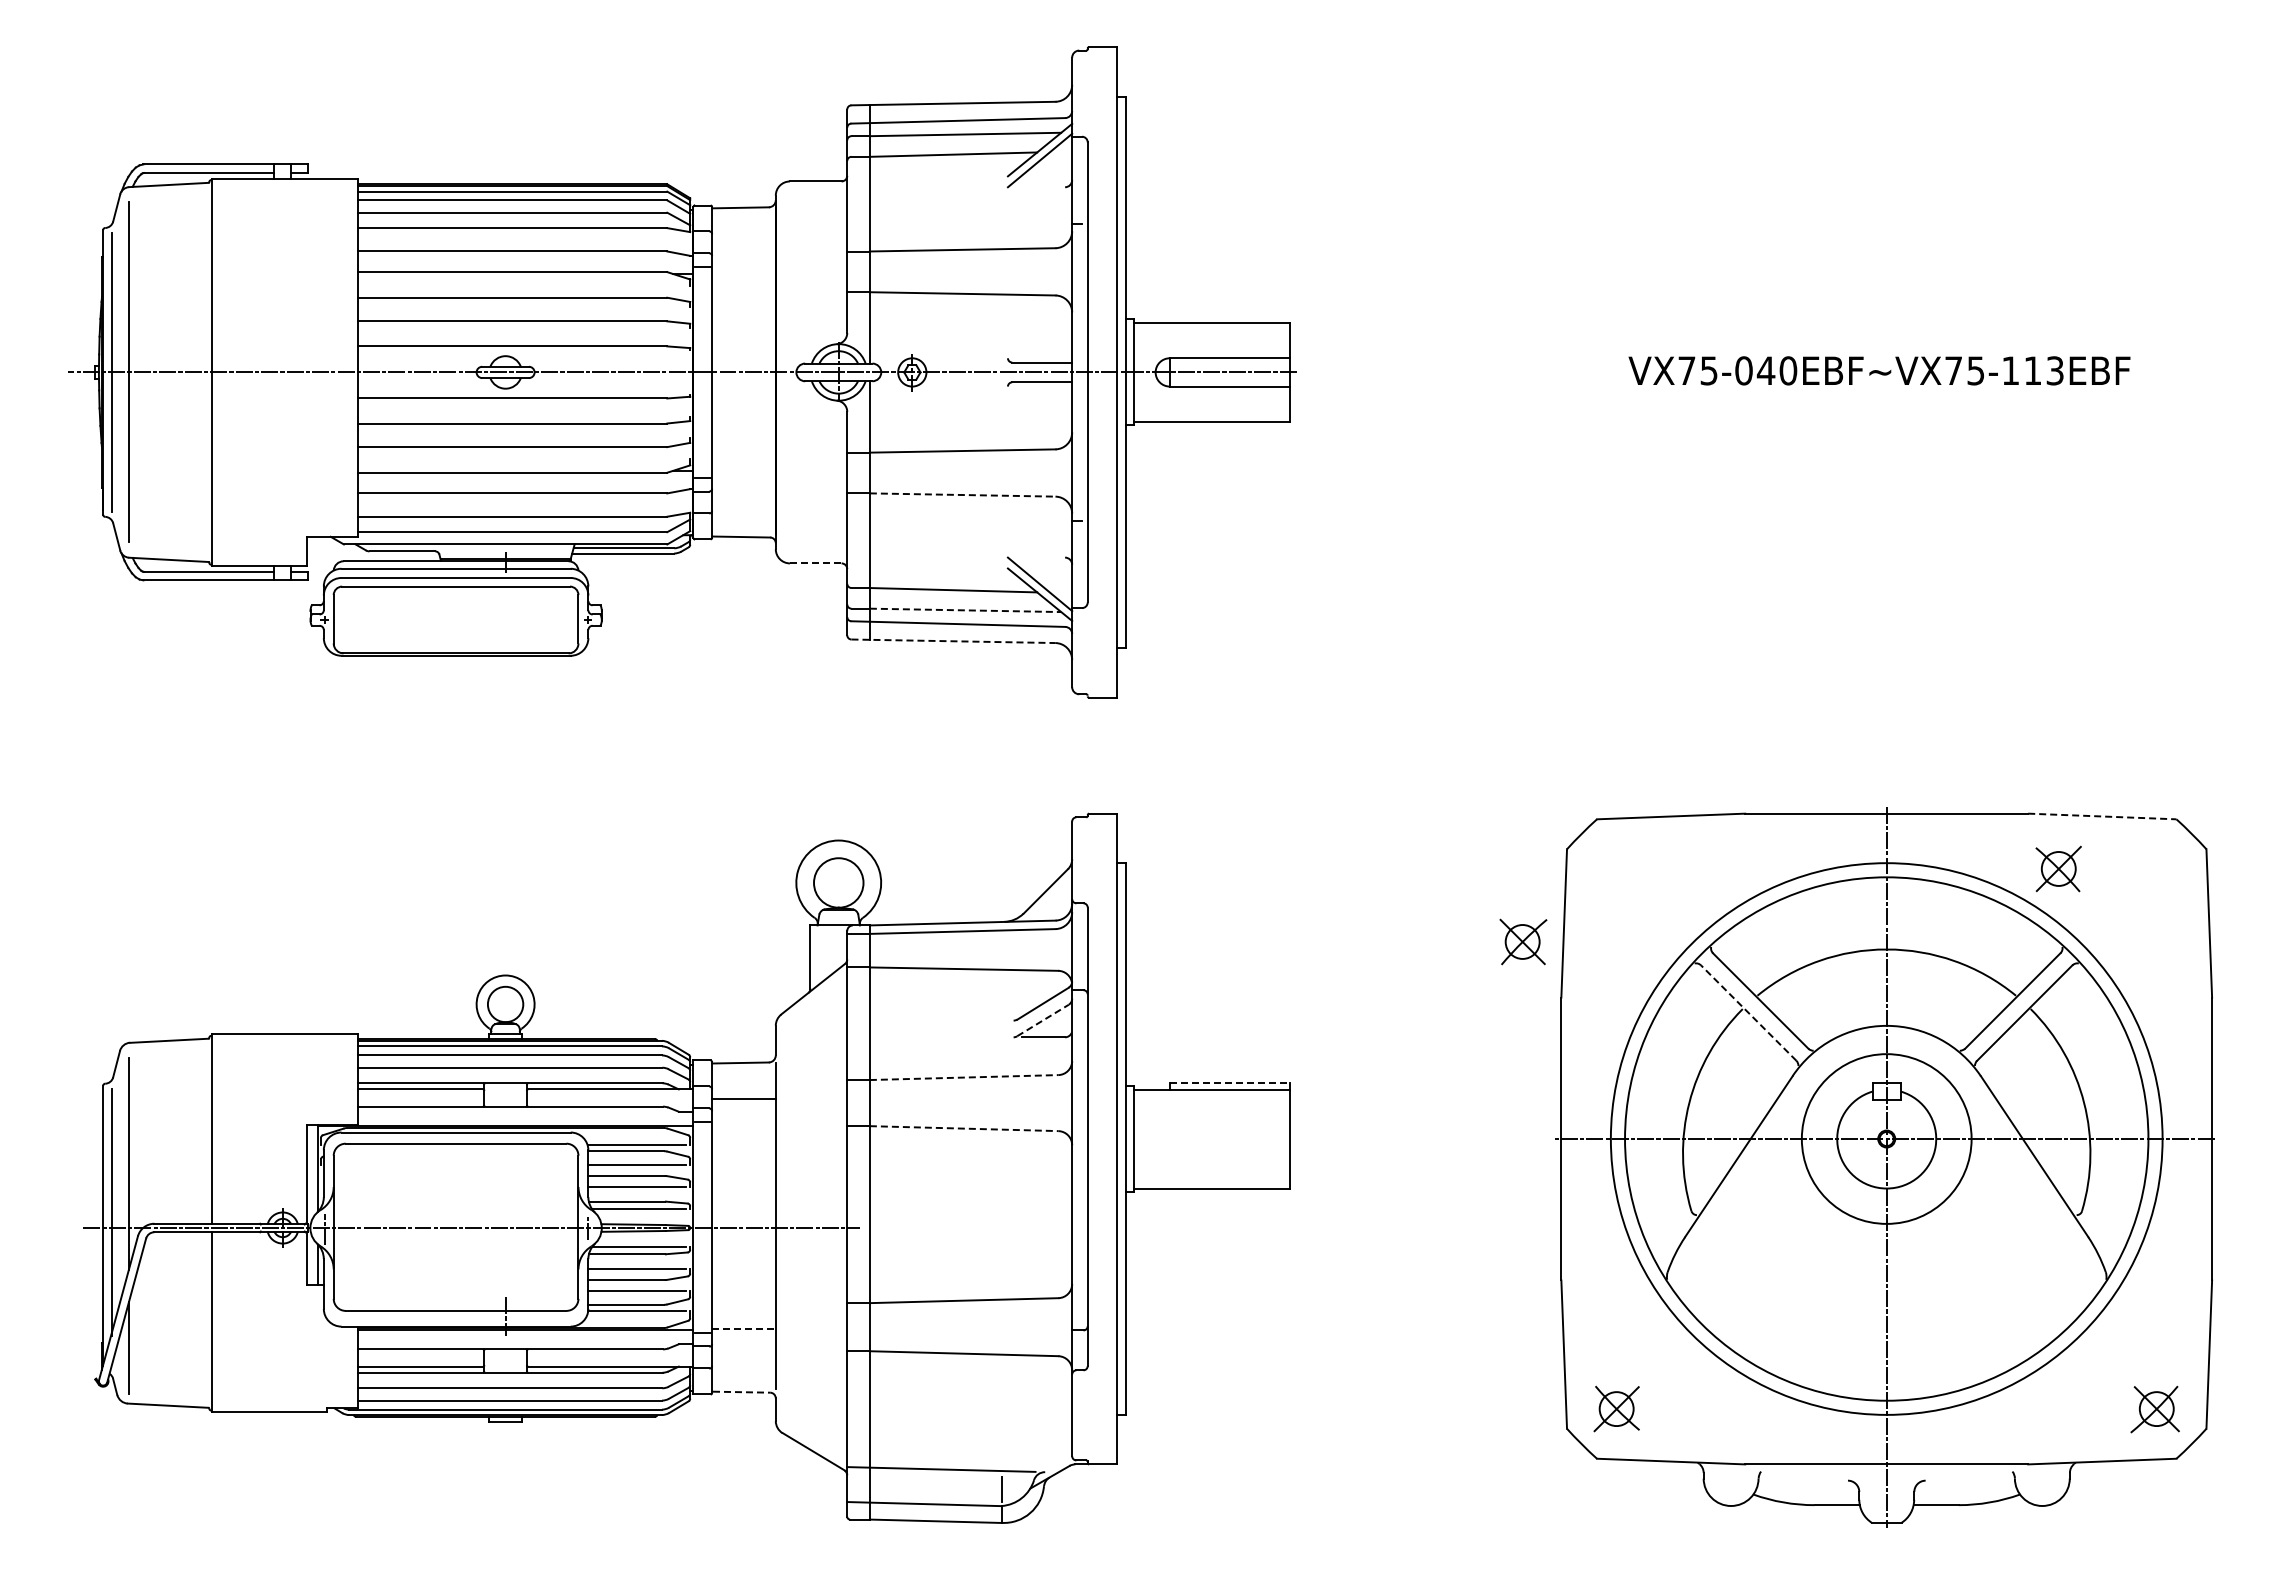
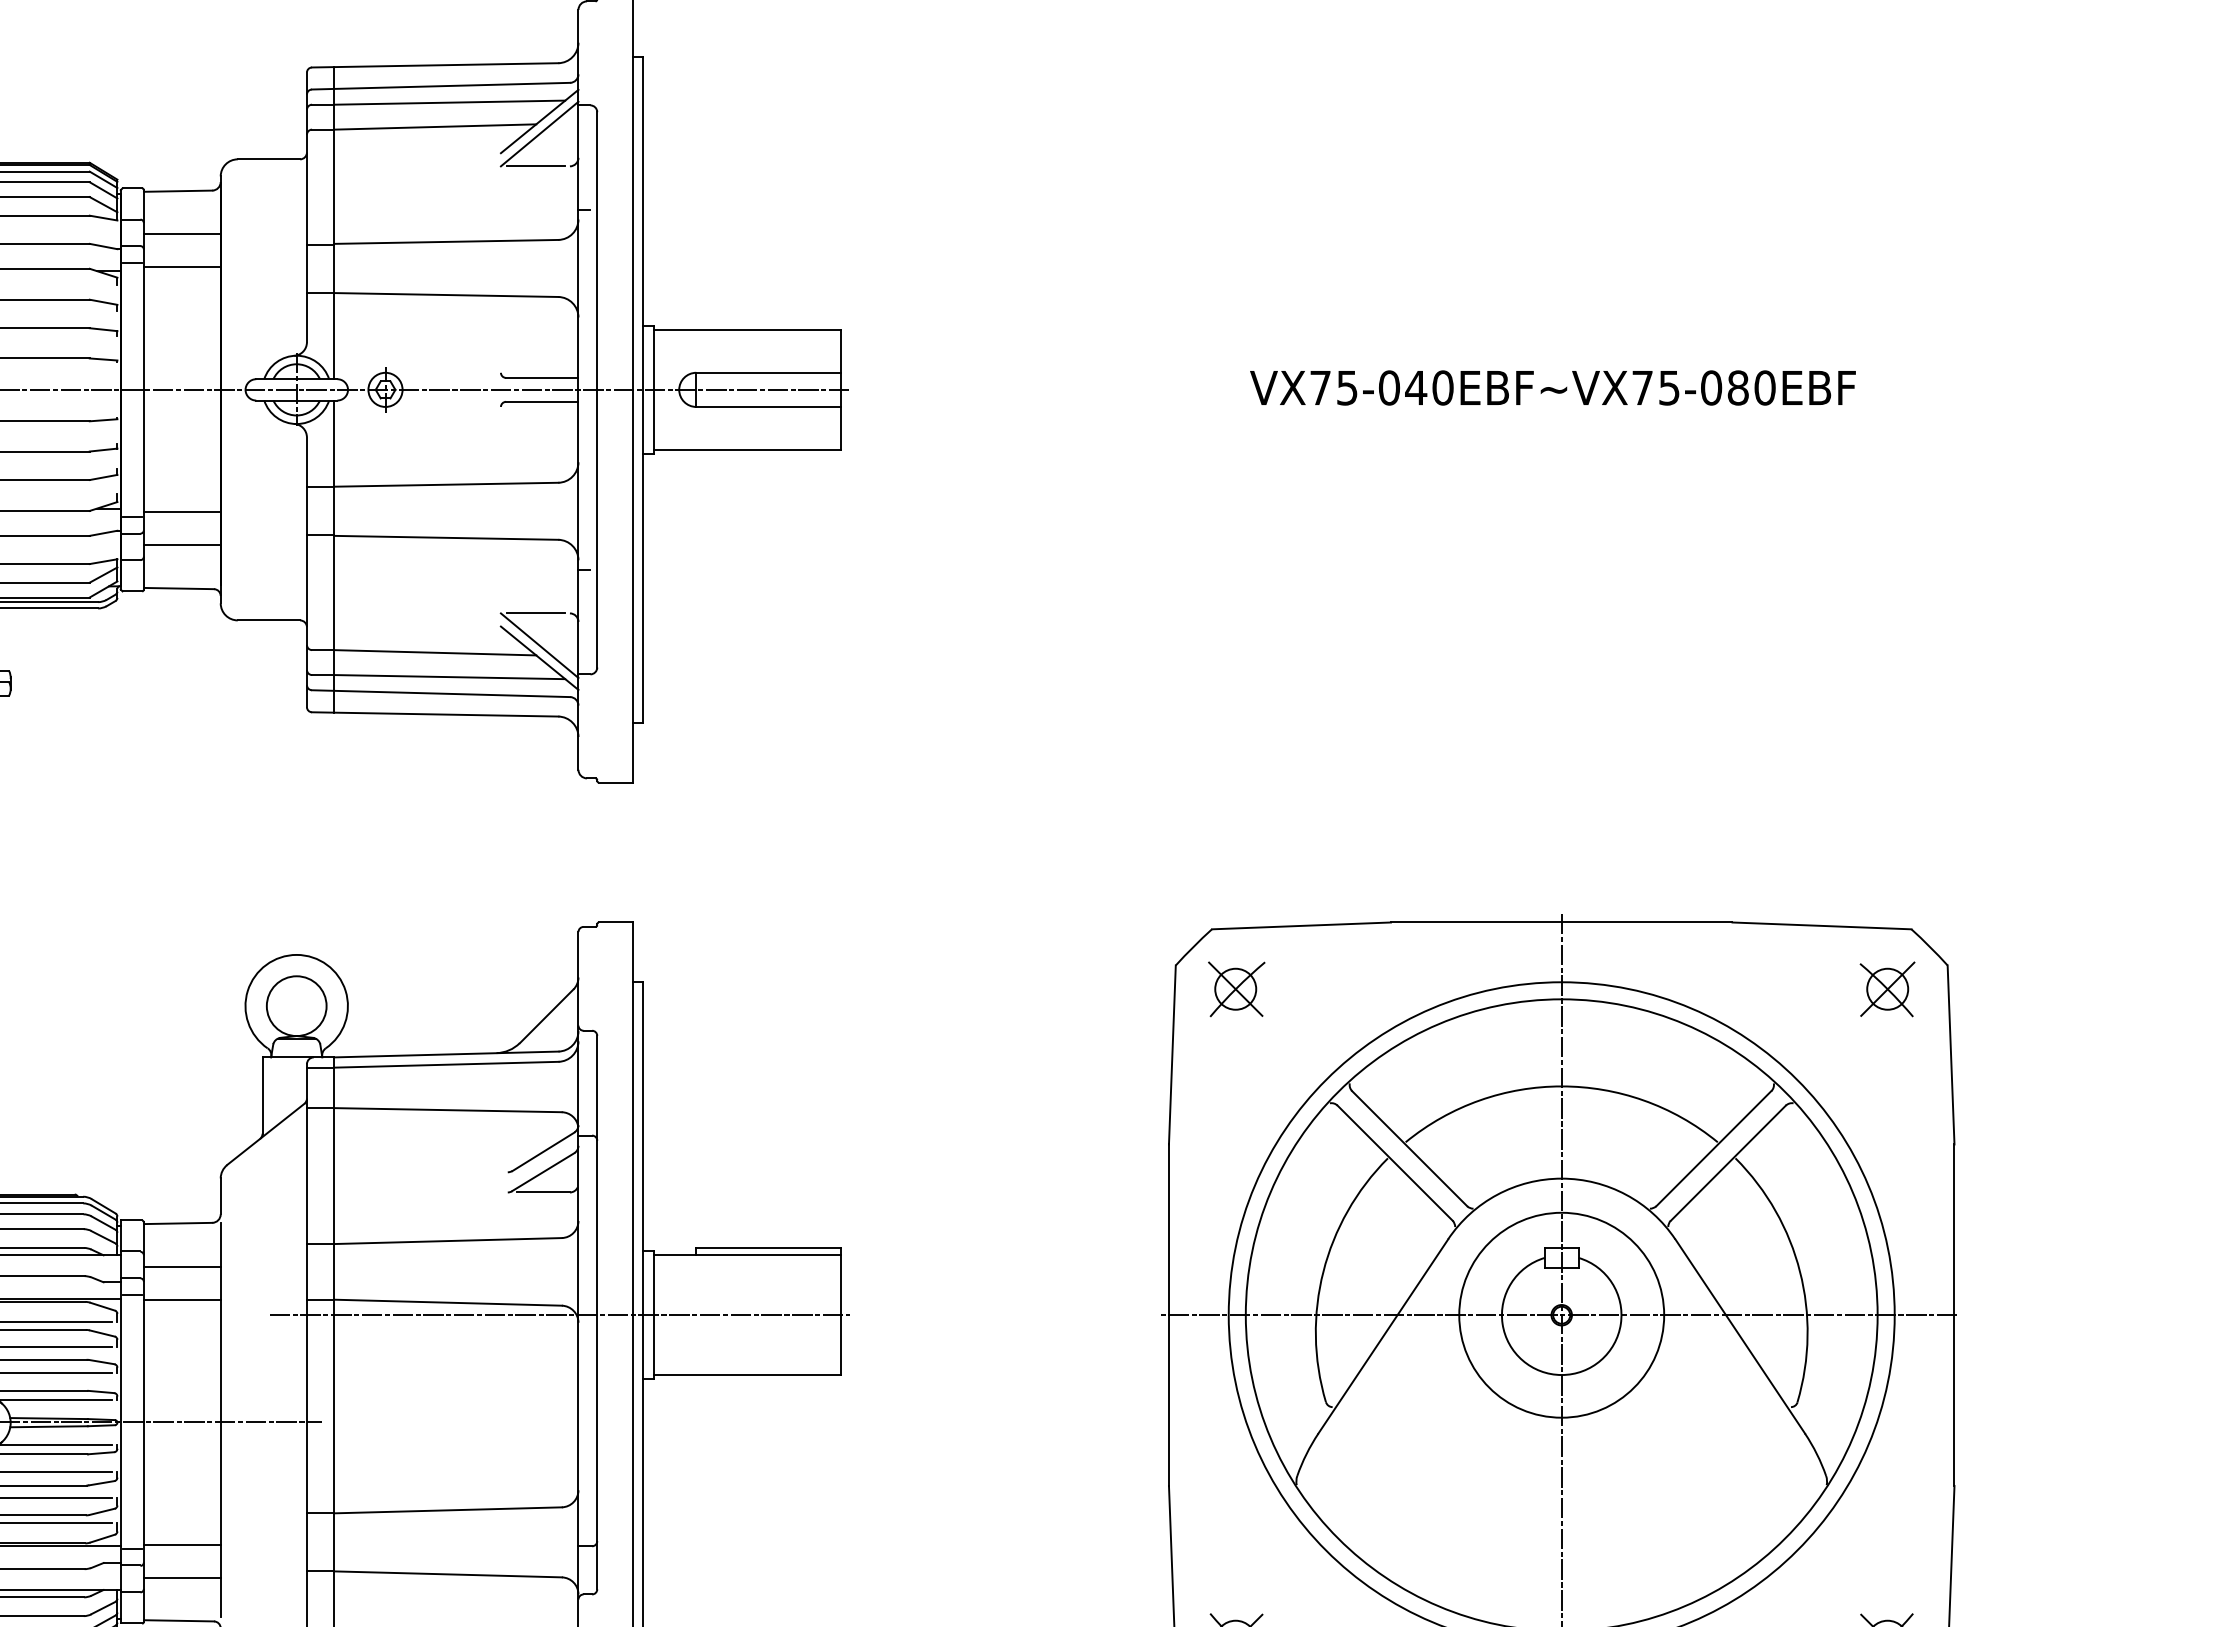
line: (1037, 187) -> (536, 166), added
line: (743, 243) -> (181, 234), added
line: (743, 270) -> (181, 266), added
text: (2032, 370) -> (1737, 387), VX75-040EBF~VX75-113EBF -> VX75-040EBF~VX75-080EBF
line: (743, 474) -> (181, 513), added
line: (962, 495) -> (446, 538), dashed -> solid
line: (743, 501) -> (181, 545), added
line: (1037, 557) -> (536, 613), added
line: (815, 563) -> (268, 620), dashed -> solid
line: (965, 610) -> (449, 677), dashed -> solid
line: (954, 641) -> (436, 714), dashed -> solid
line: (2102, 816) -> (1822, 925), dashed -> solid
part: (2058, 868) -> (1887, 988), moved
part: (1523, 941) -> (1236, 988), moved
line: (1748, 1013) -> (1394, 1163), dashed -> solid
line: (1043, 1020) -> (543, 1172), dashed -> solid
line: (964, 1077) -> (448, 1240), dashed -> solid
line: (1230, 1083) -> (769, 1248), dashed -> solid
line: (743, 1126) -> (181, 1300), added
line: (964, 1128) -> (448, 1302), dashed -> solid
line: (1056, 1139) -> (559, 1315), added
line: (743, 1329) -> (181, 1545), dashed -> solid
line: (743, 1356) -> (181, 1577), added
line: (741, 1392) -> (179, 1621), dashed -> solid

